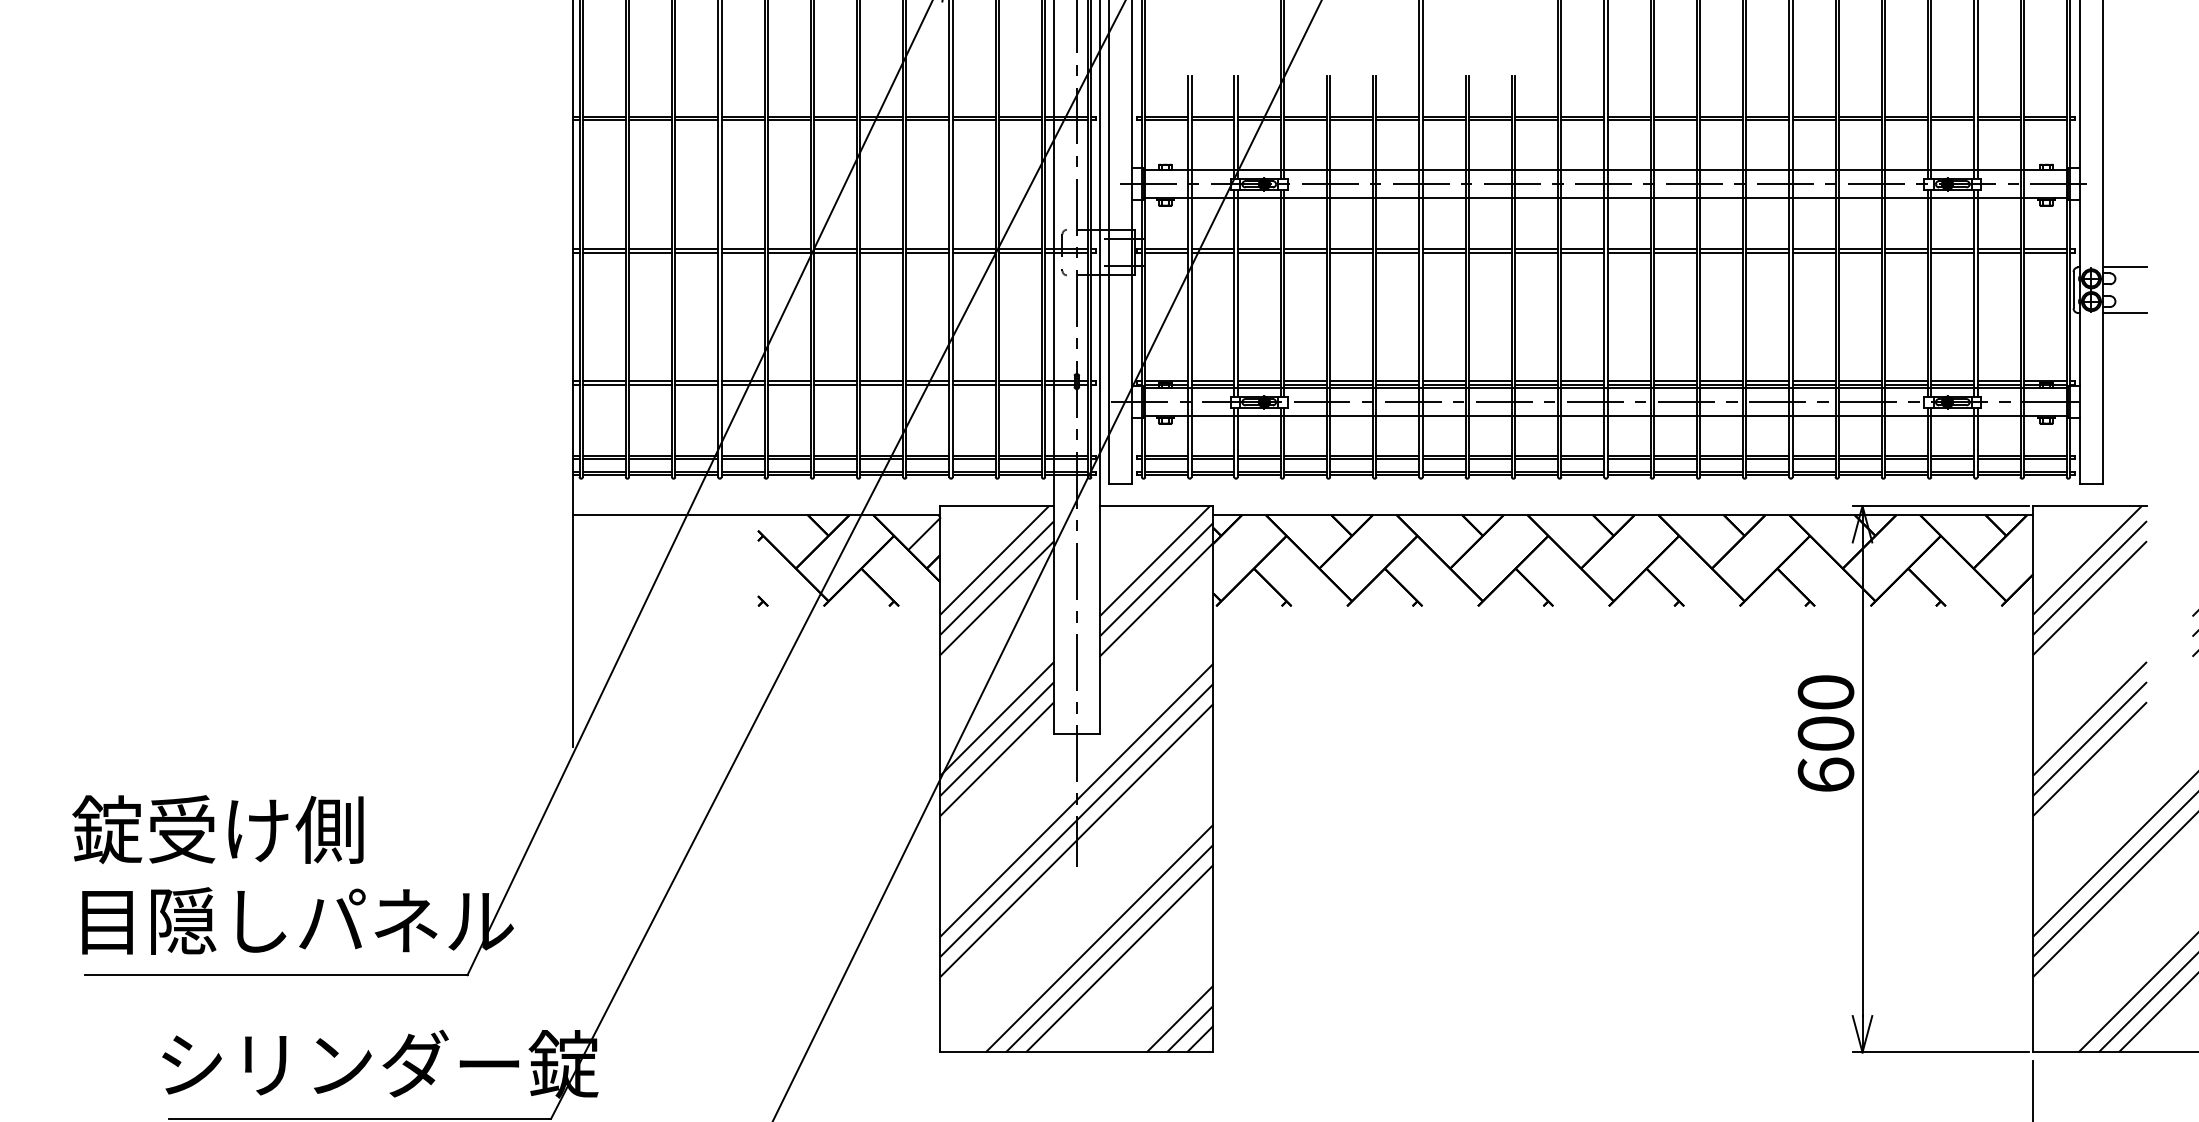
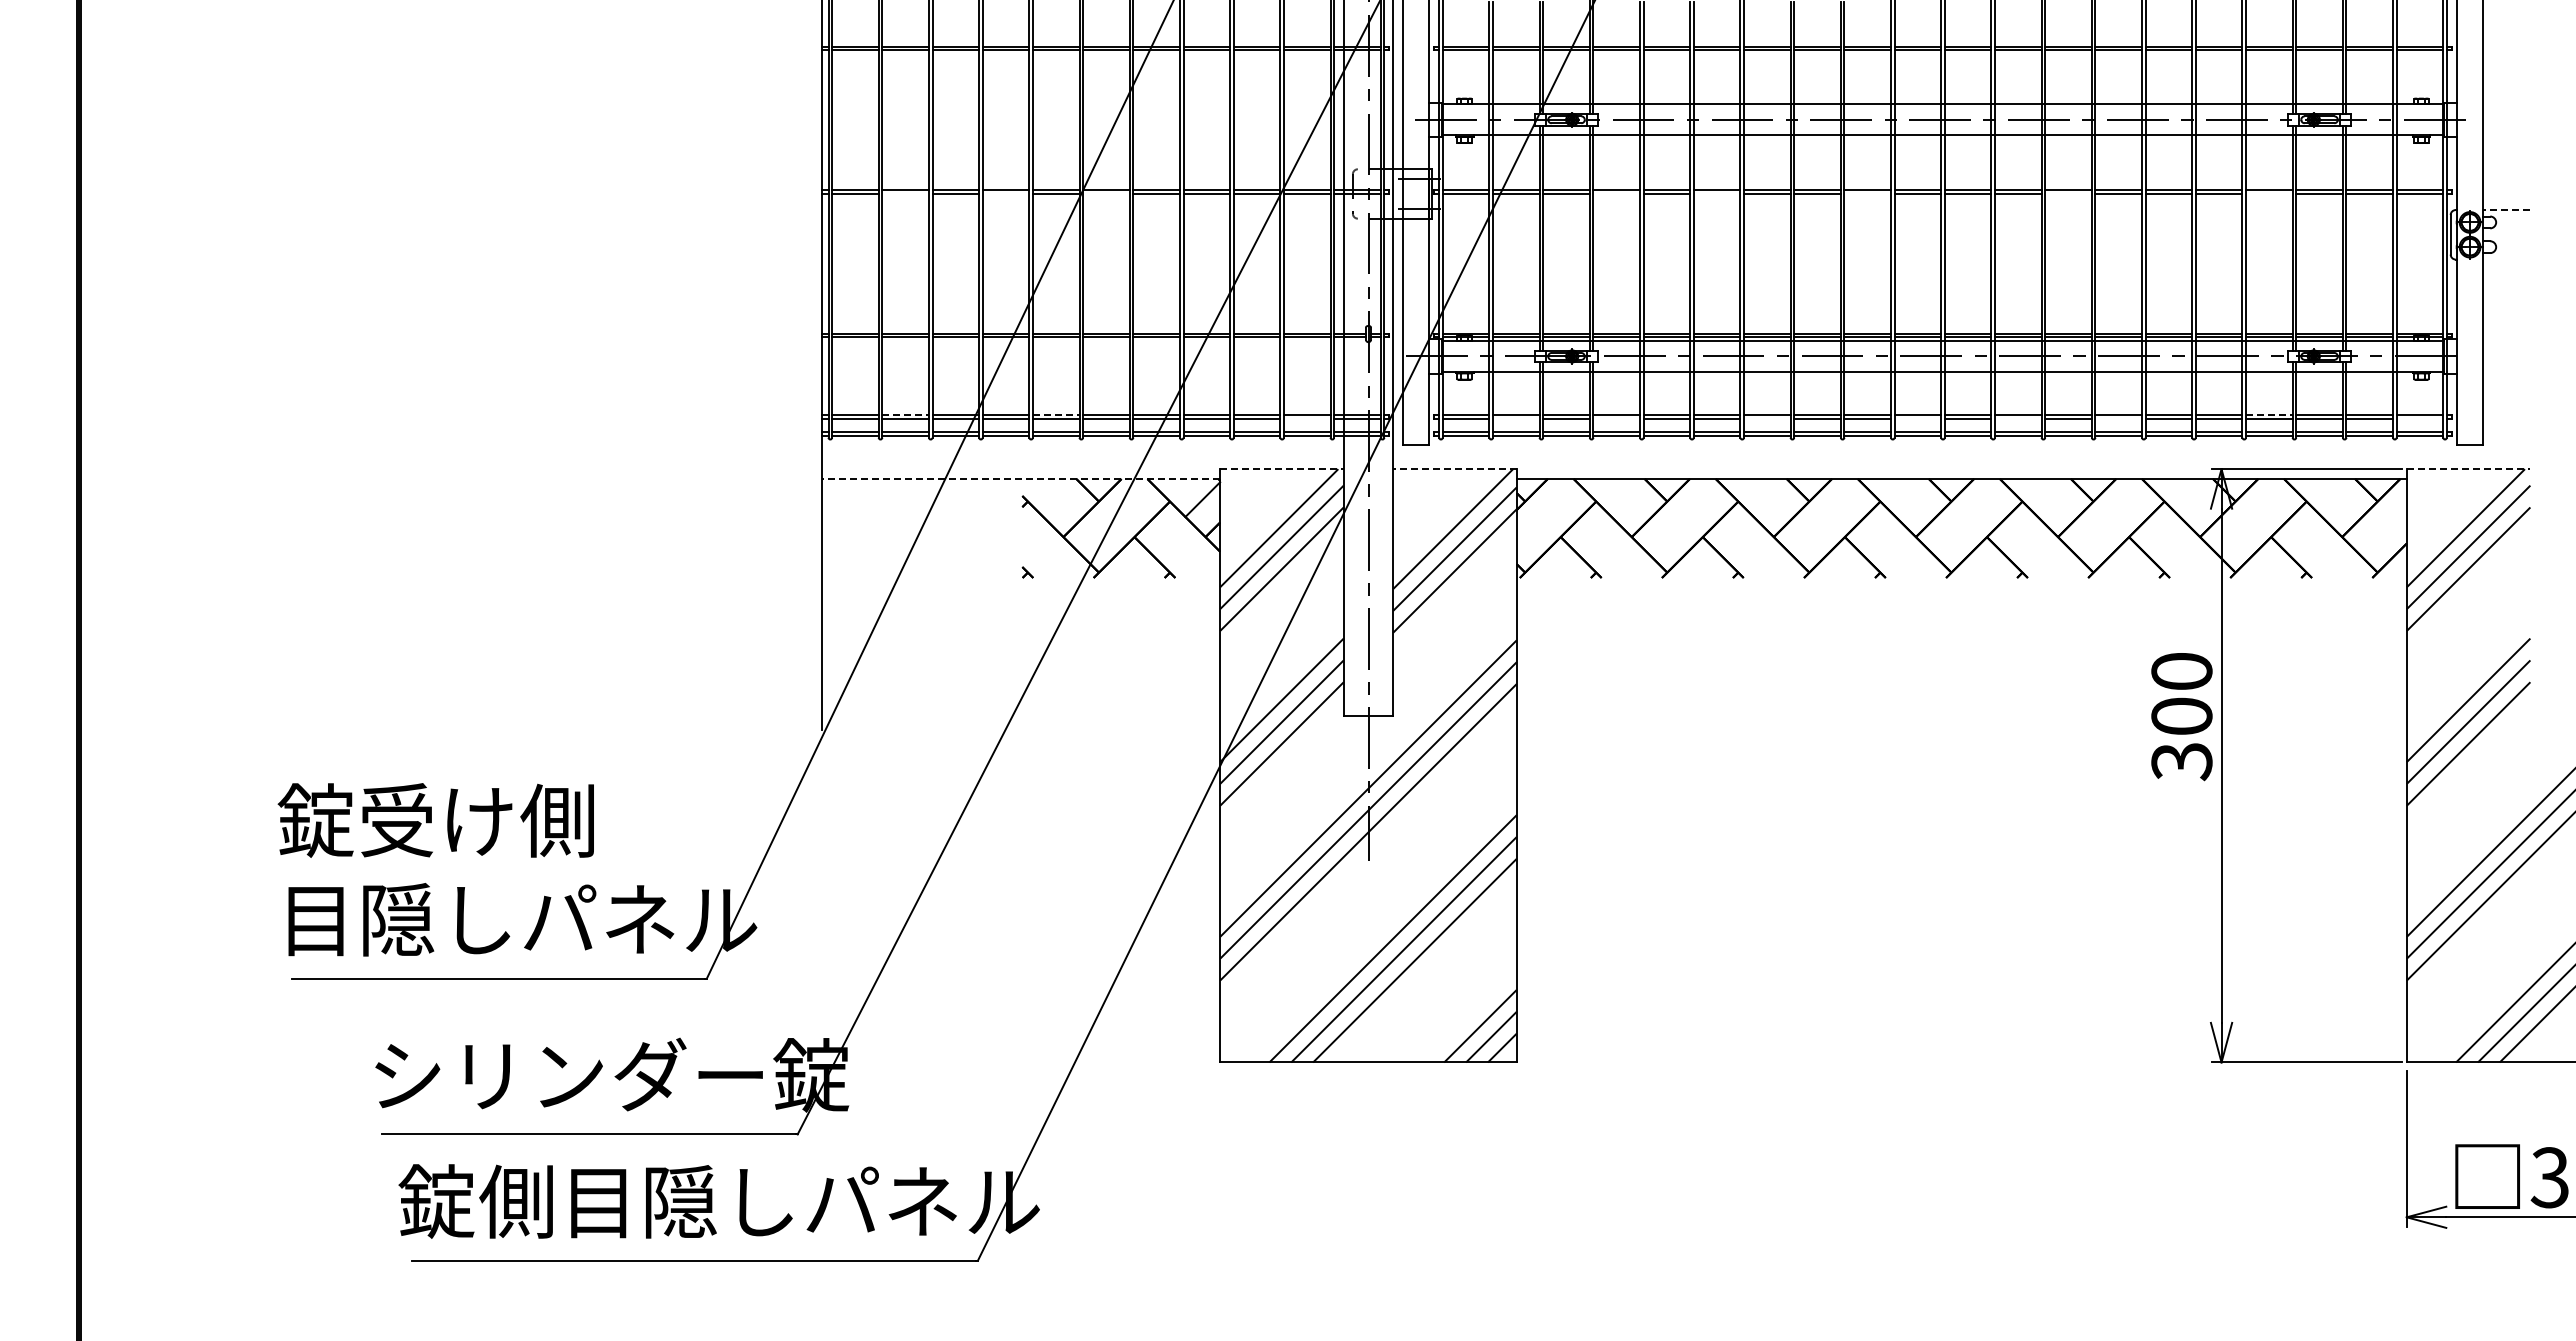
line: (650, 252) -> (905, 193), removed
line: (742, 252) -> (1005, 193), removed
line: (835, 252) -> (1106, 193), removed
line: (1305, 252) -> (1616, 193), removed
line: (1397, 252) -> (1716, 193), removed
line: (1536, 252) -> (1867, 193), removed
line: (1721, 252) -> (2068, 193), removed
line: (1906, 252) -> (2269, 193), removed
line: (2124, 267) -> (2506, 210), solid -> dashed
line: (2124, 312) -> (2506, 259), removed
line: (651, 455) -> (906, 414), solid -> dashed
line: (789, 455) -> (1056, 414), solid -> dashed
line: (1906, 455) -> (2269, 414), solid -> dashed
line: (1019, 459) -> (1306, 418), removed
line: (1212, 459) -> (1515, 418), removed
line: (1305, 459) -> (1616, 418), removed
line: (1443, 459) -> (1766, 418), removed
line: (1582, 459) -> (1917, 418), removed
line: (1675, 459) -> (2018, 418), removed
line: (1767, 459) -> (2118, 418), removed
line: (2044, 459) -> (2419, 418), removed
line: (997, 506) -> (1282, 469), solid -> dashed
line: (1156, 506) -> (1455, 469), solid -> dashed
line: (2089, 506) -> (2468, 469), solid -> dashed
line: (756, 515) -> (1020, 479), solid -> dashed
text: (1825, 775) -> (2181, 761), 600 -> 300

